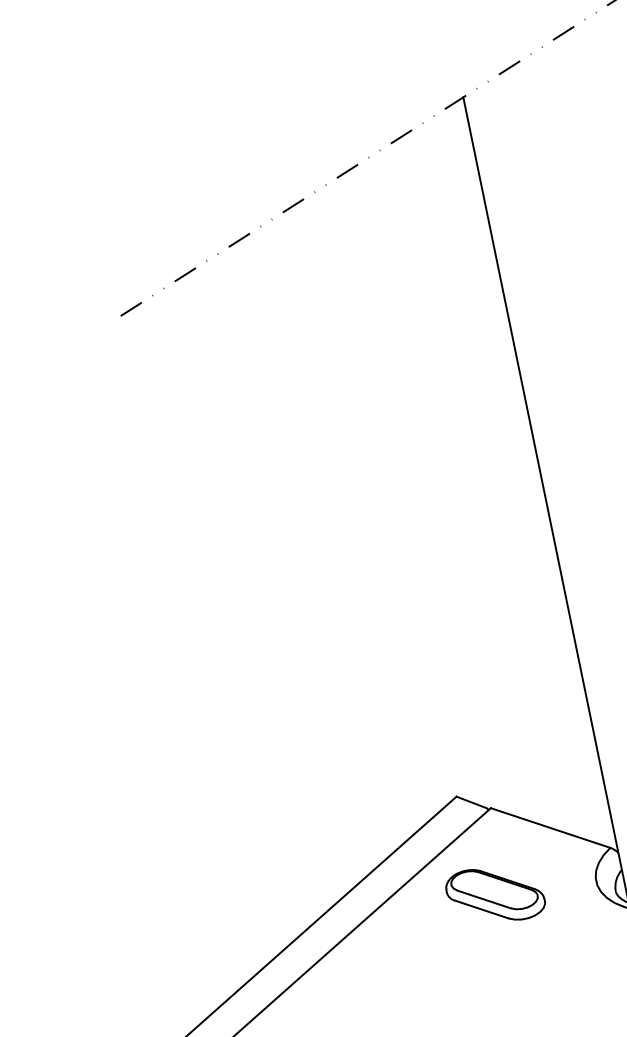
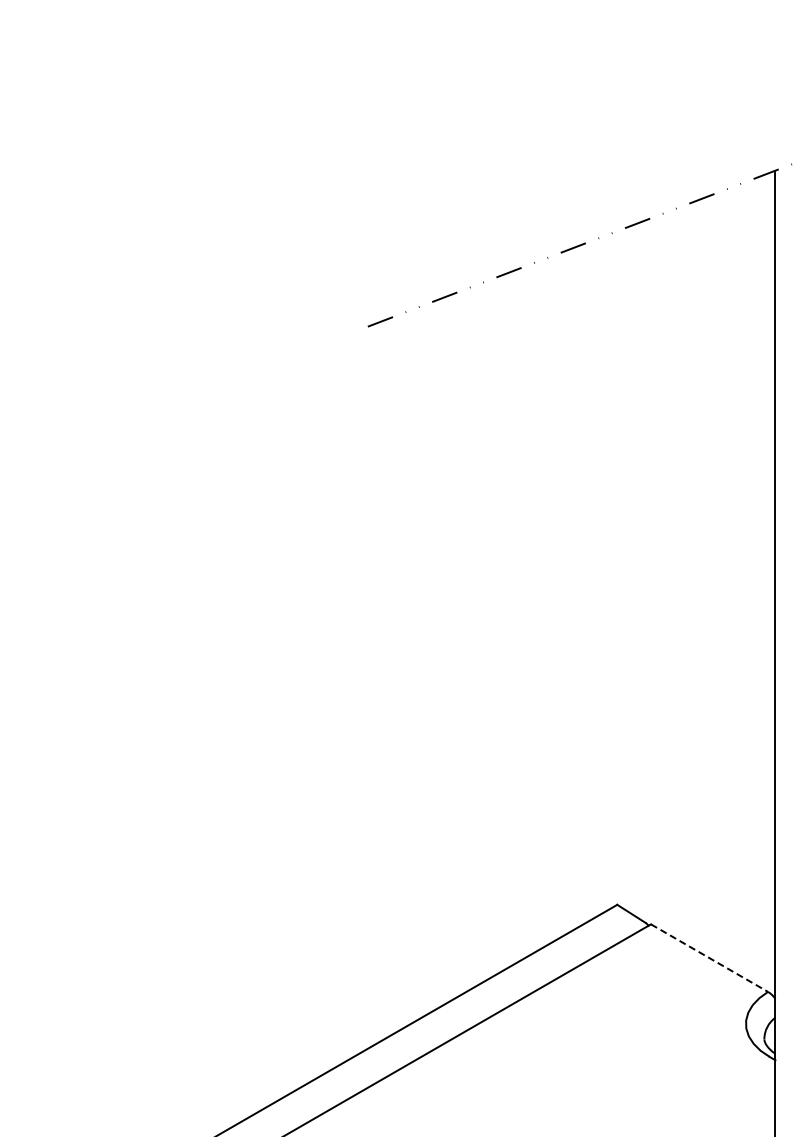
line: (550, 828) -> (709, 958), solid -> dashed
part: (494, 894) -> (636, 1015), removed

